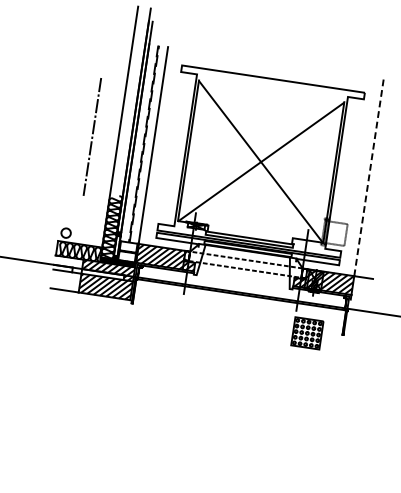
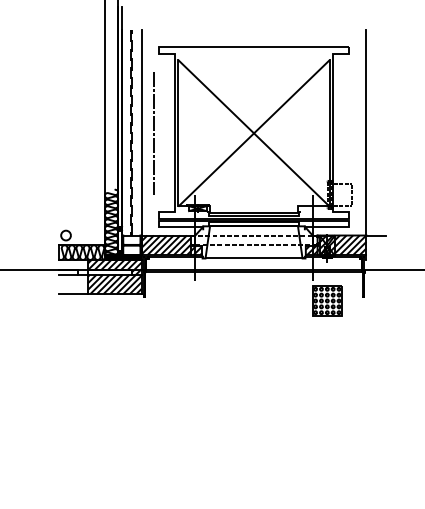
line: (91, 136) -> (153, 133), moved
line: (369, 177) -> (366, 132), dashed -> solid
line: (242, 282) -> (253, 258), added

